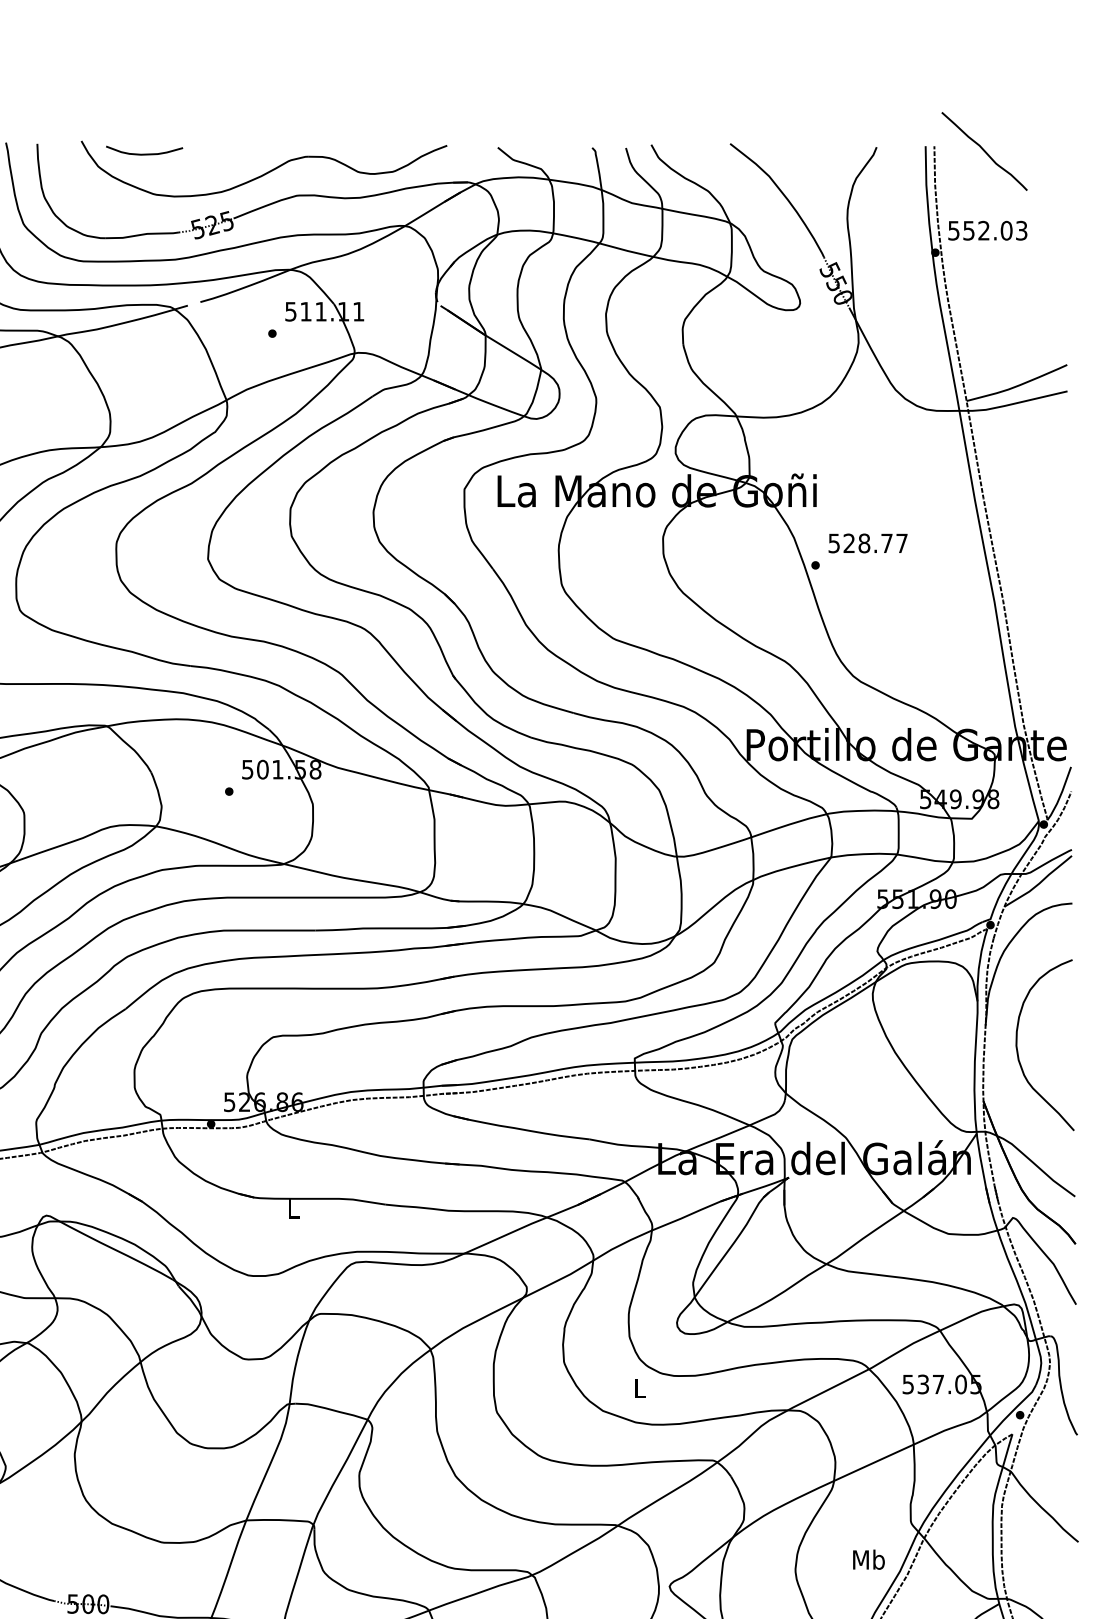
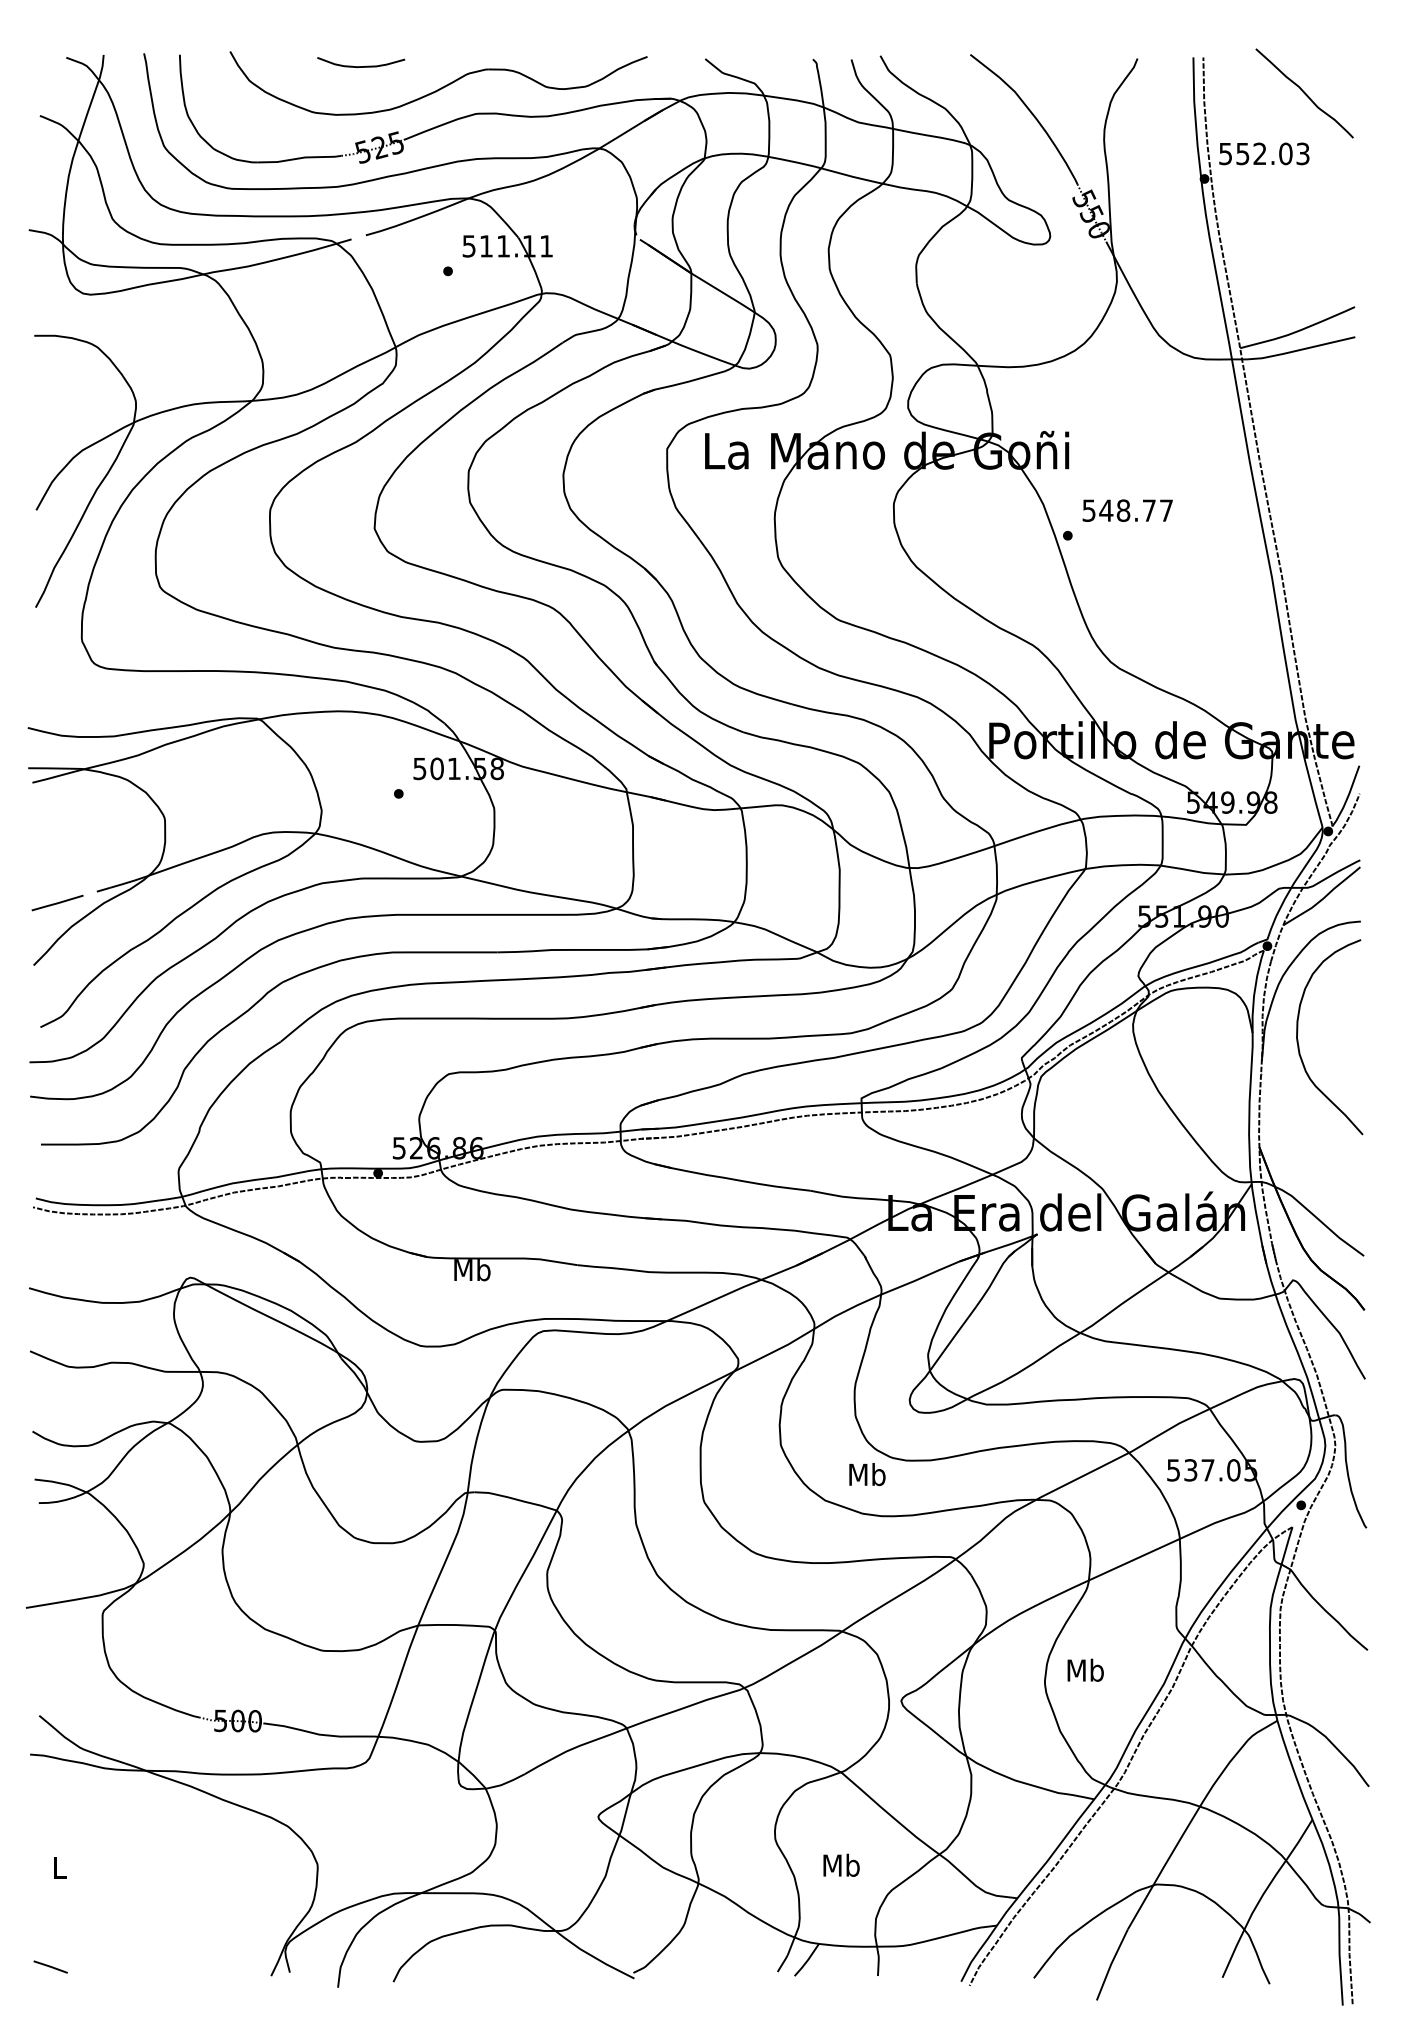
curve: (984, 151) -> (1304, 93), moved
curve: (144, 154) -> (361, 66), moved
text: (849, 543) -> (1106, 510), 528.77 -> 548.77
curve: (1018, 1052) -> (1299, 1045), moved
text: (293, 1209) -> (472, 1270), L -> Mb
text: (640, 1388) -> (867, 1474), L -> Mb
text: (868, 1559) -> (1085, 1669), moved

